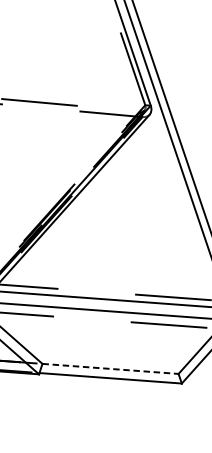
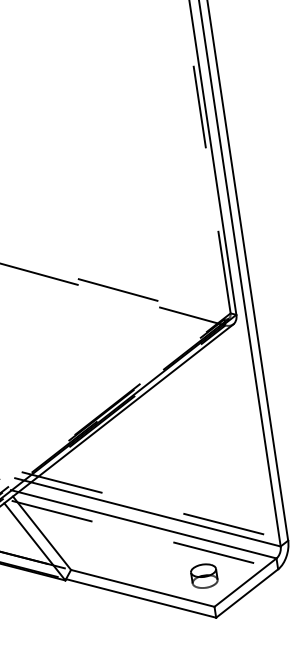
part: (164, 347) -> (204, 575), added
line: (111, 368) -> (143, 588), dashed -> solid

